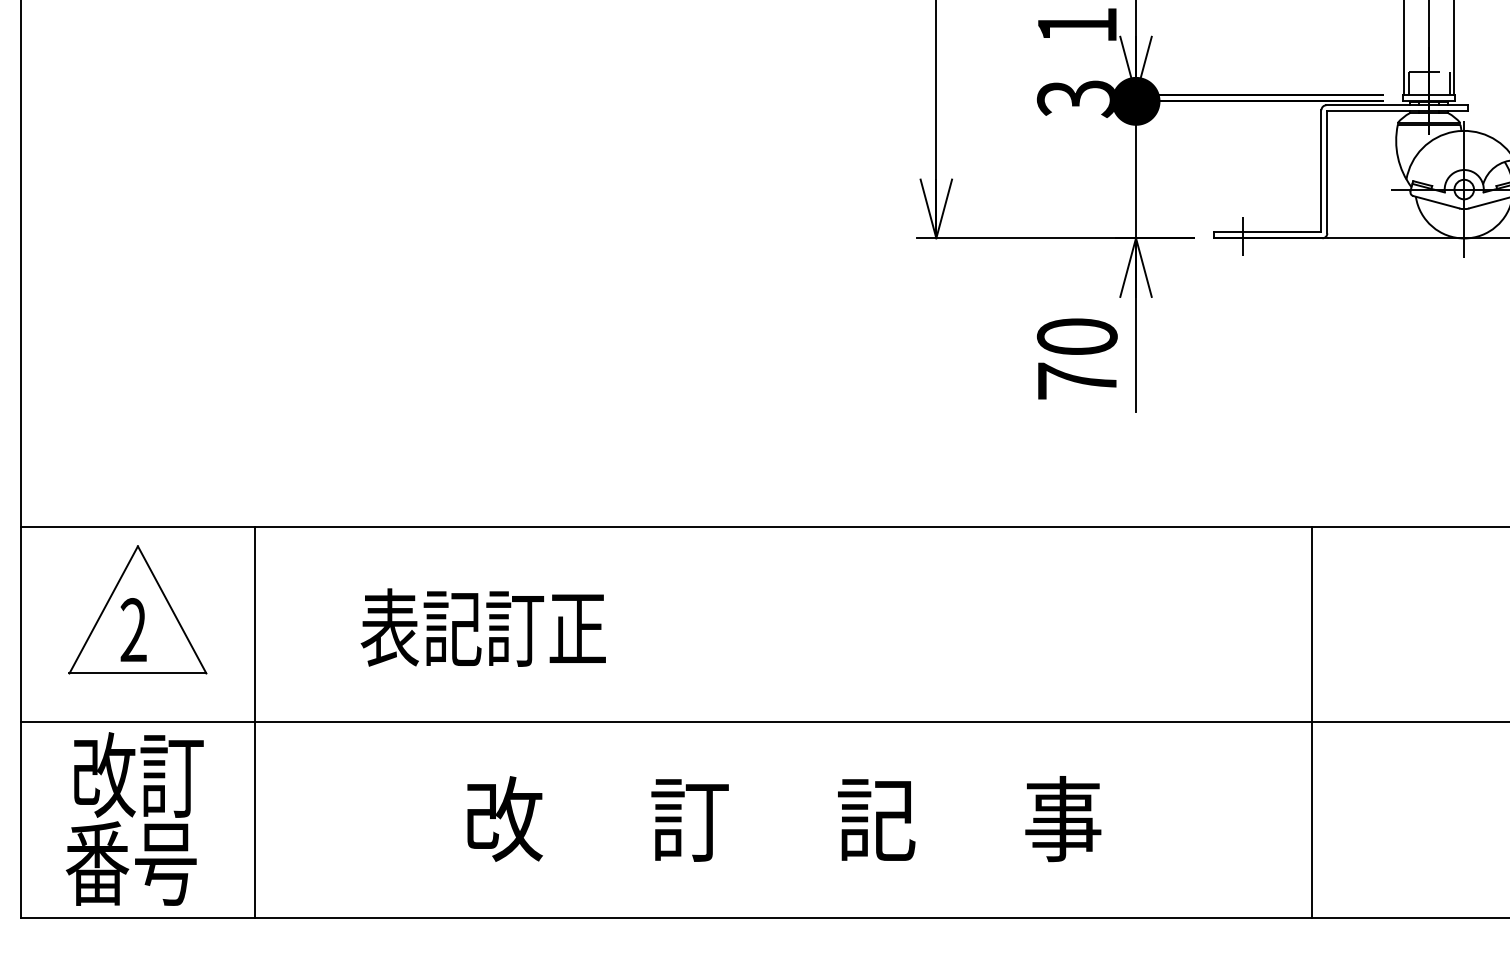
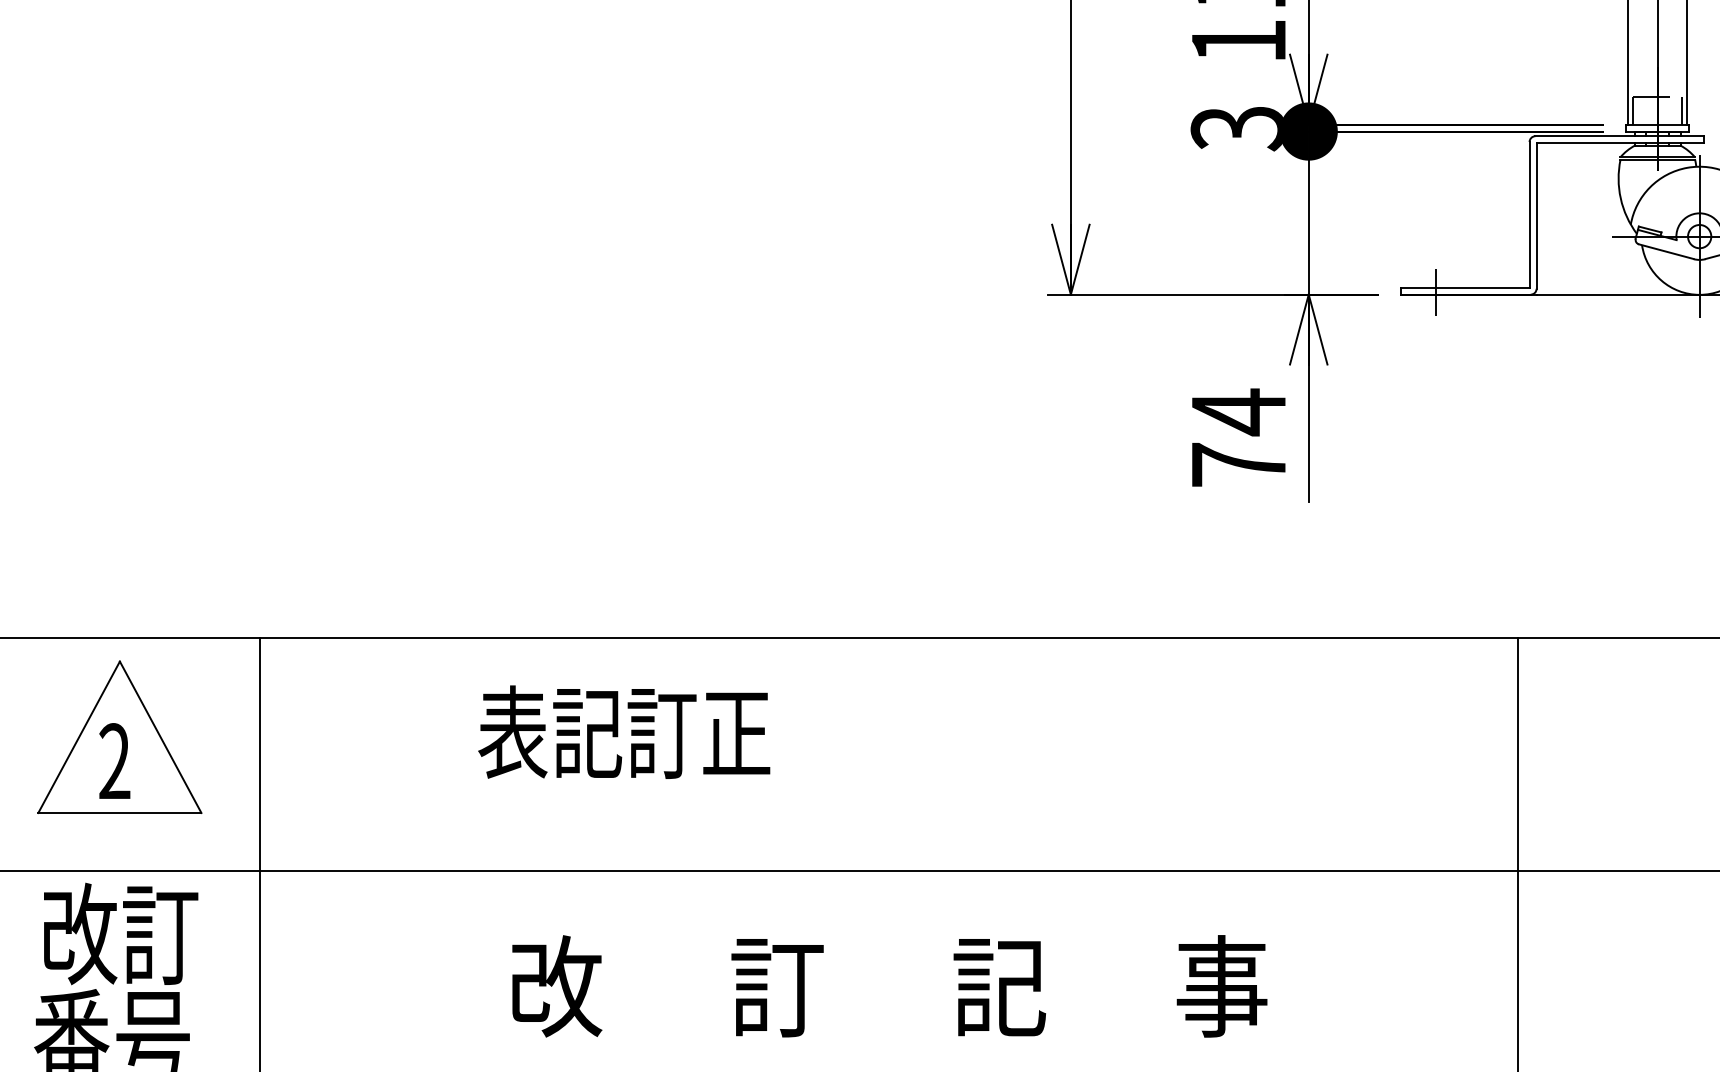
text: (1076, 337) -> (1237, 412), 70 -> 74
text: (482, 627) -> (623, 732), moved

